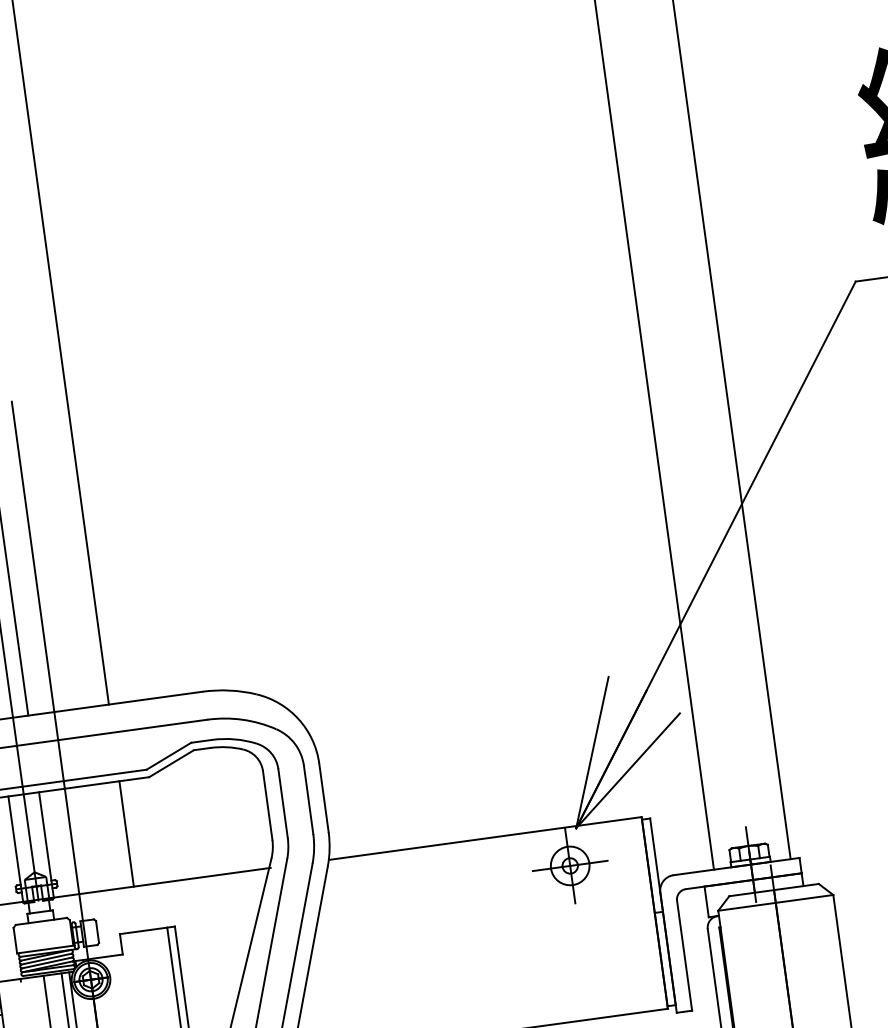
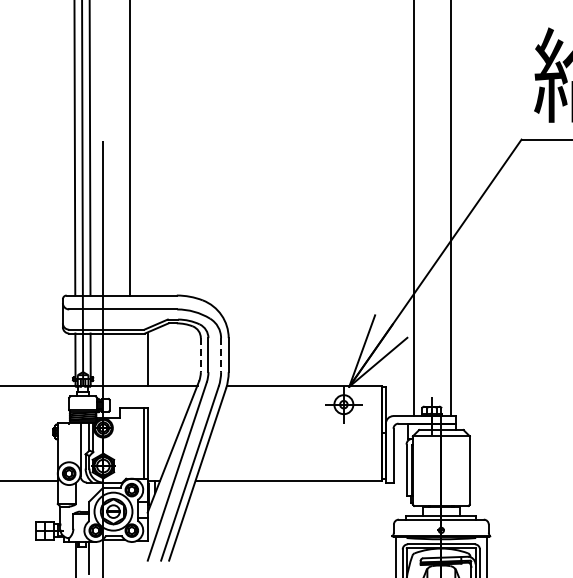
line: (309, 800) -> (221, 355), solid -> dashed
line: (267, 806) -> (200, 355), solid -> dashed
line: (126, 833) -> (148, 359), moved

